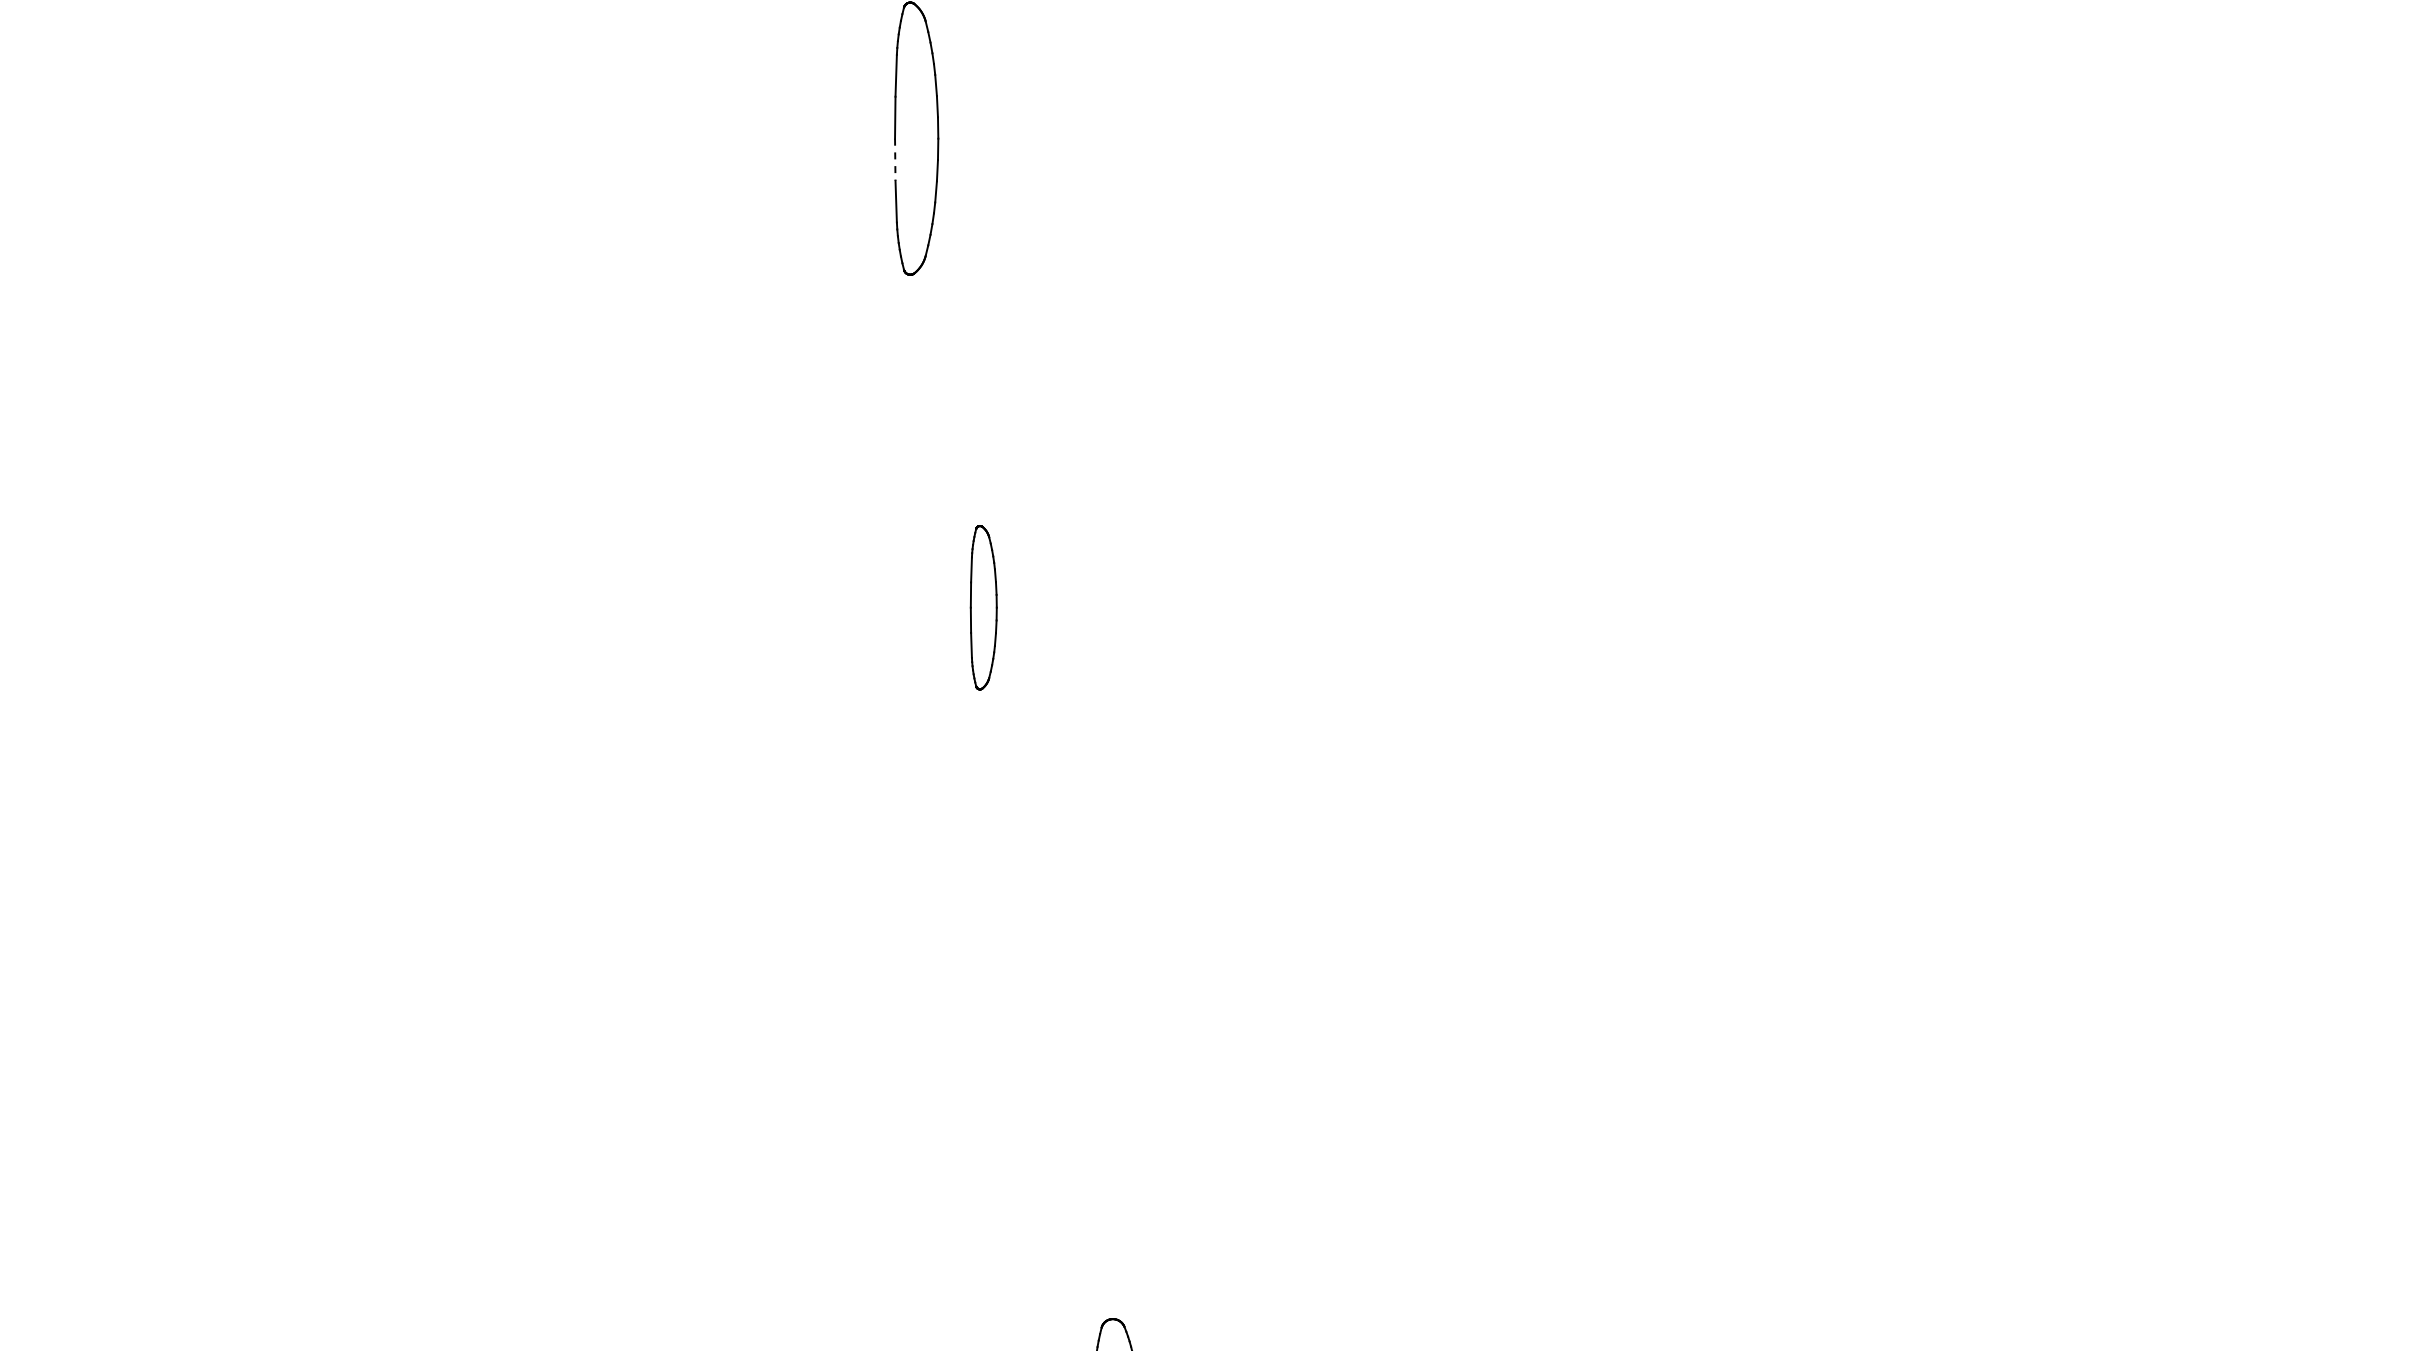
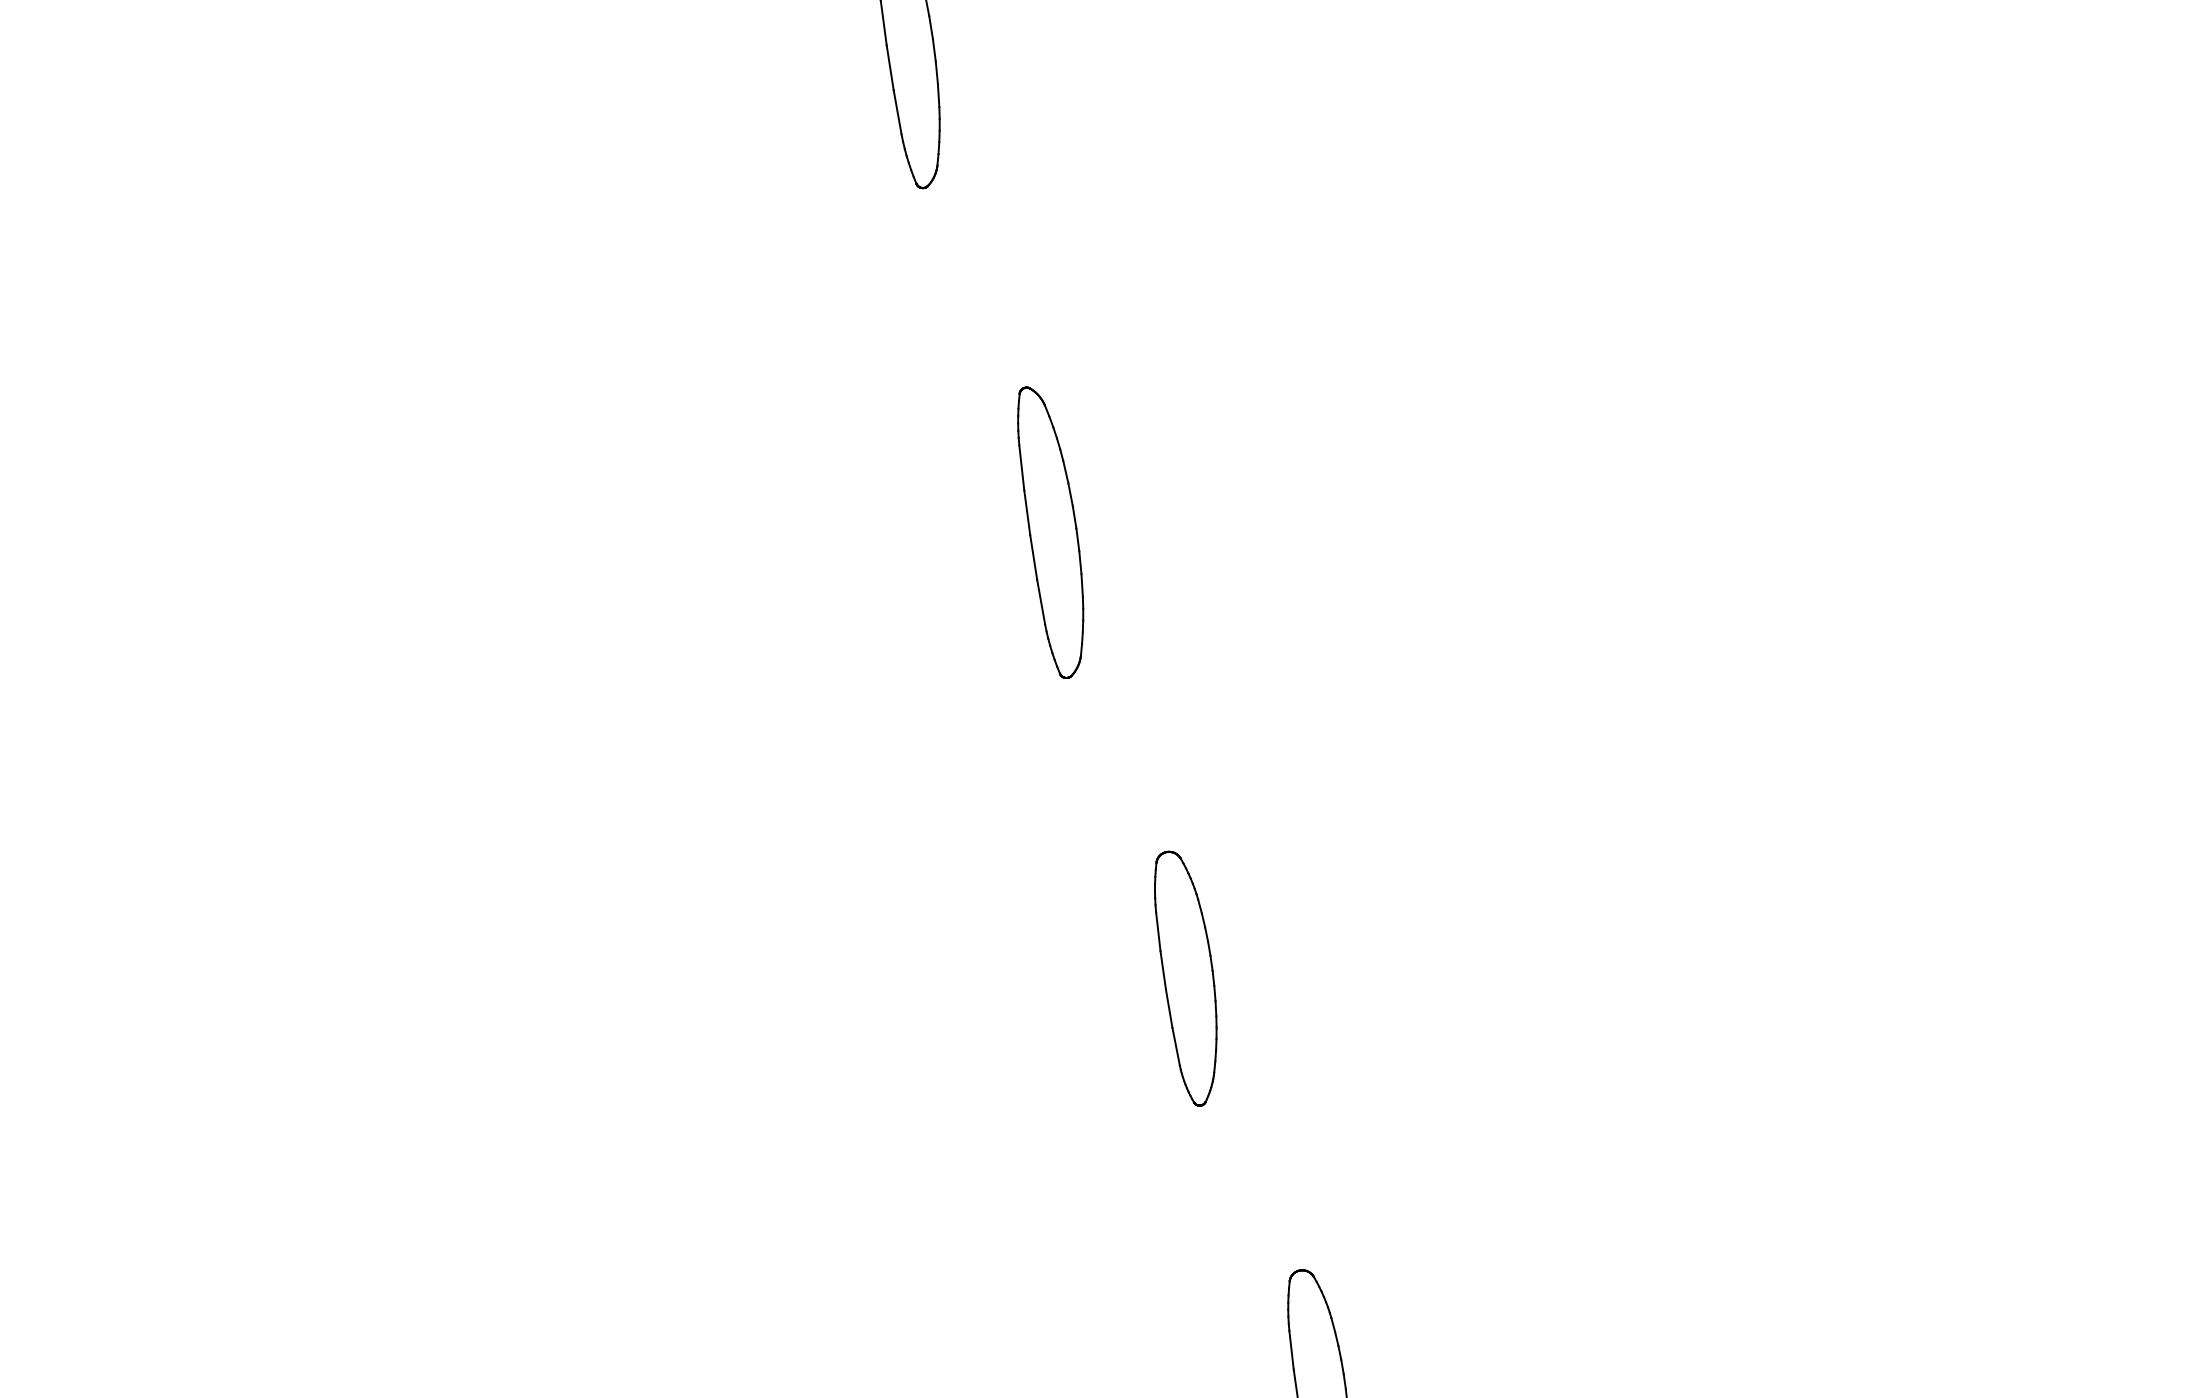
line: (895, 159) -> (890, 67), dashed -> solid
part: (983, 607) -> (1053, 531), size x1.67
part: (1048, 1035) -> (1188, 977), added

